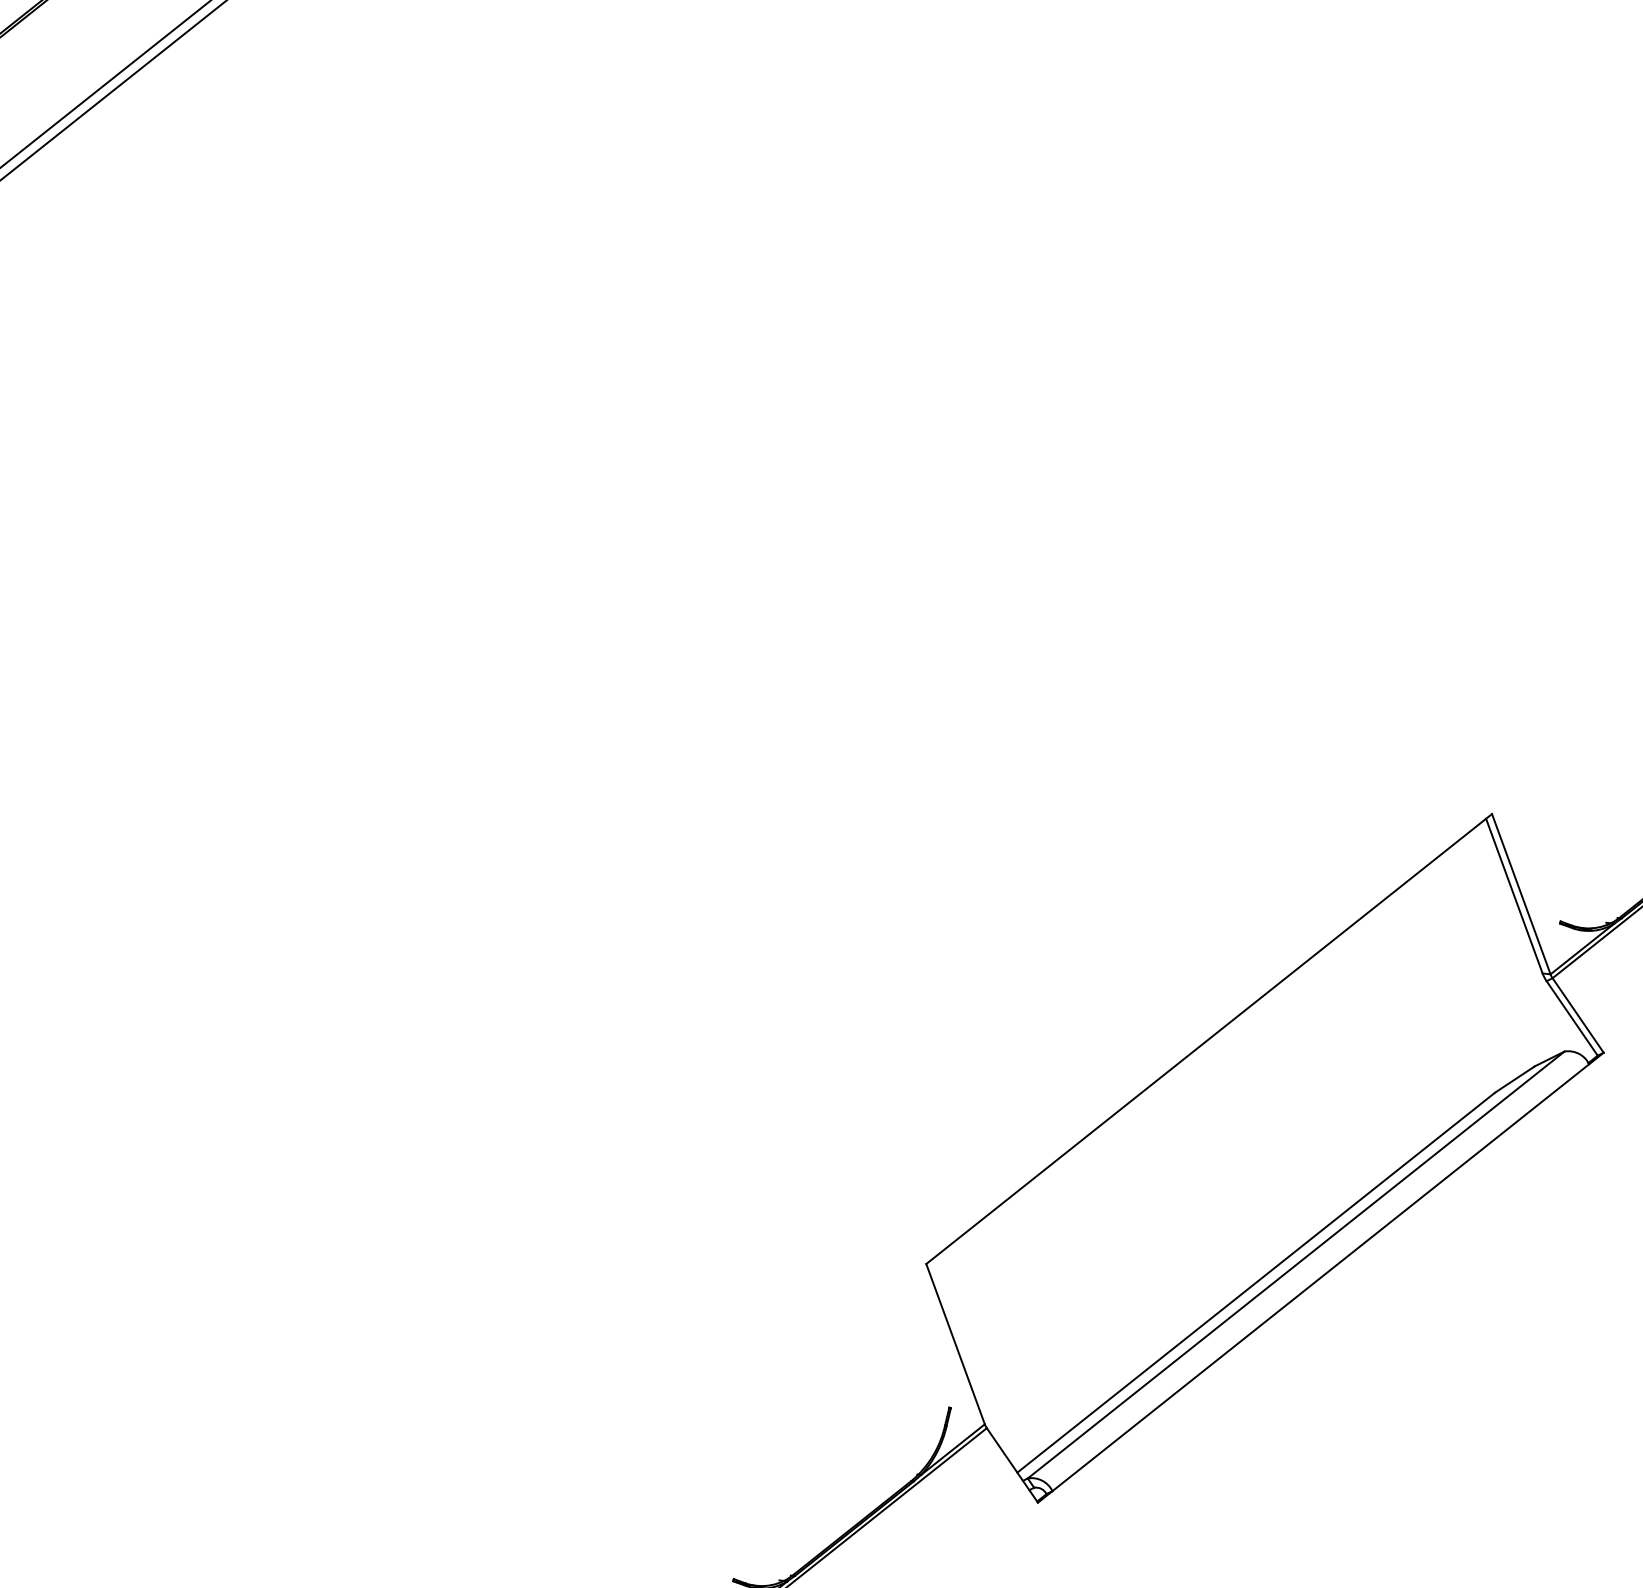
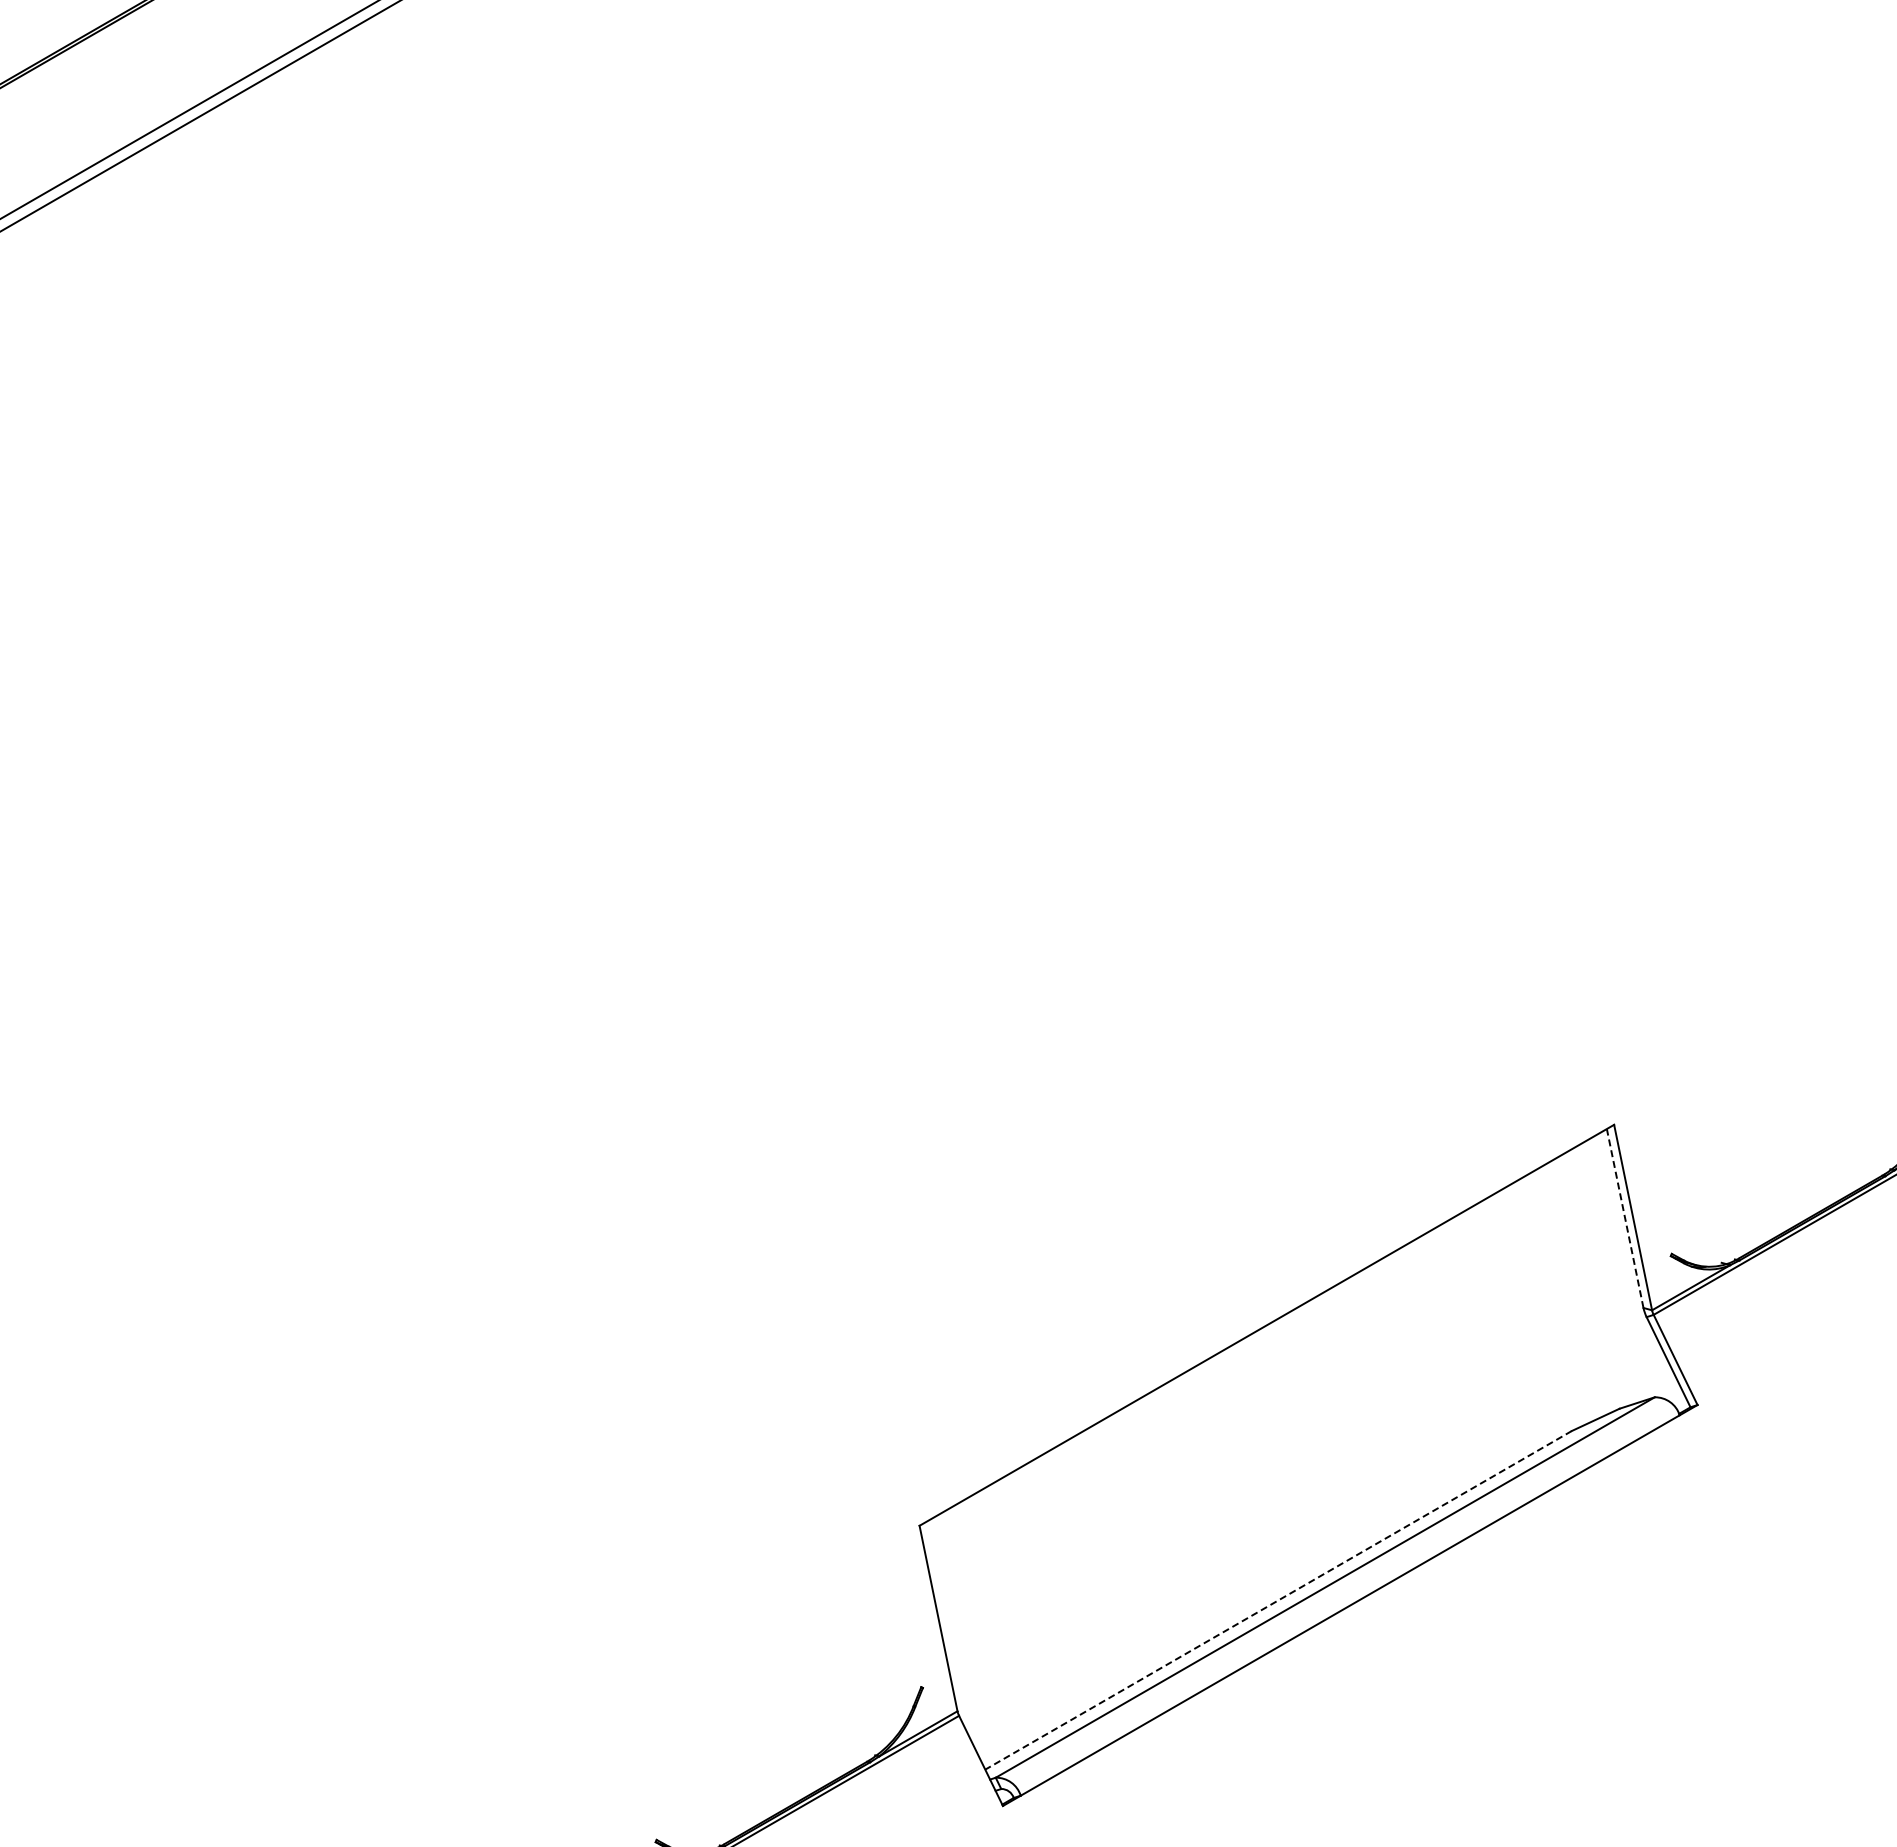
line: (1514, 896) -> (1625, 1218), solid -> dashed
line: (1256, 1282) -> (1278, 1600), solid -> dashed

